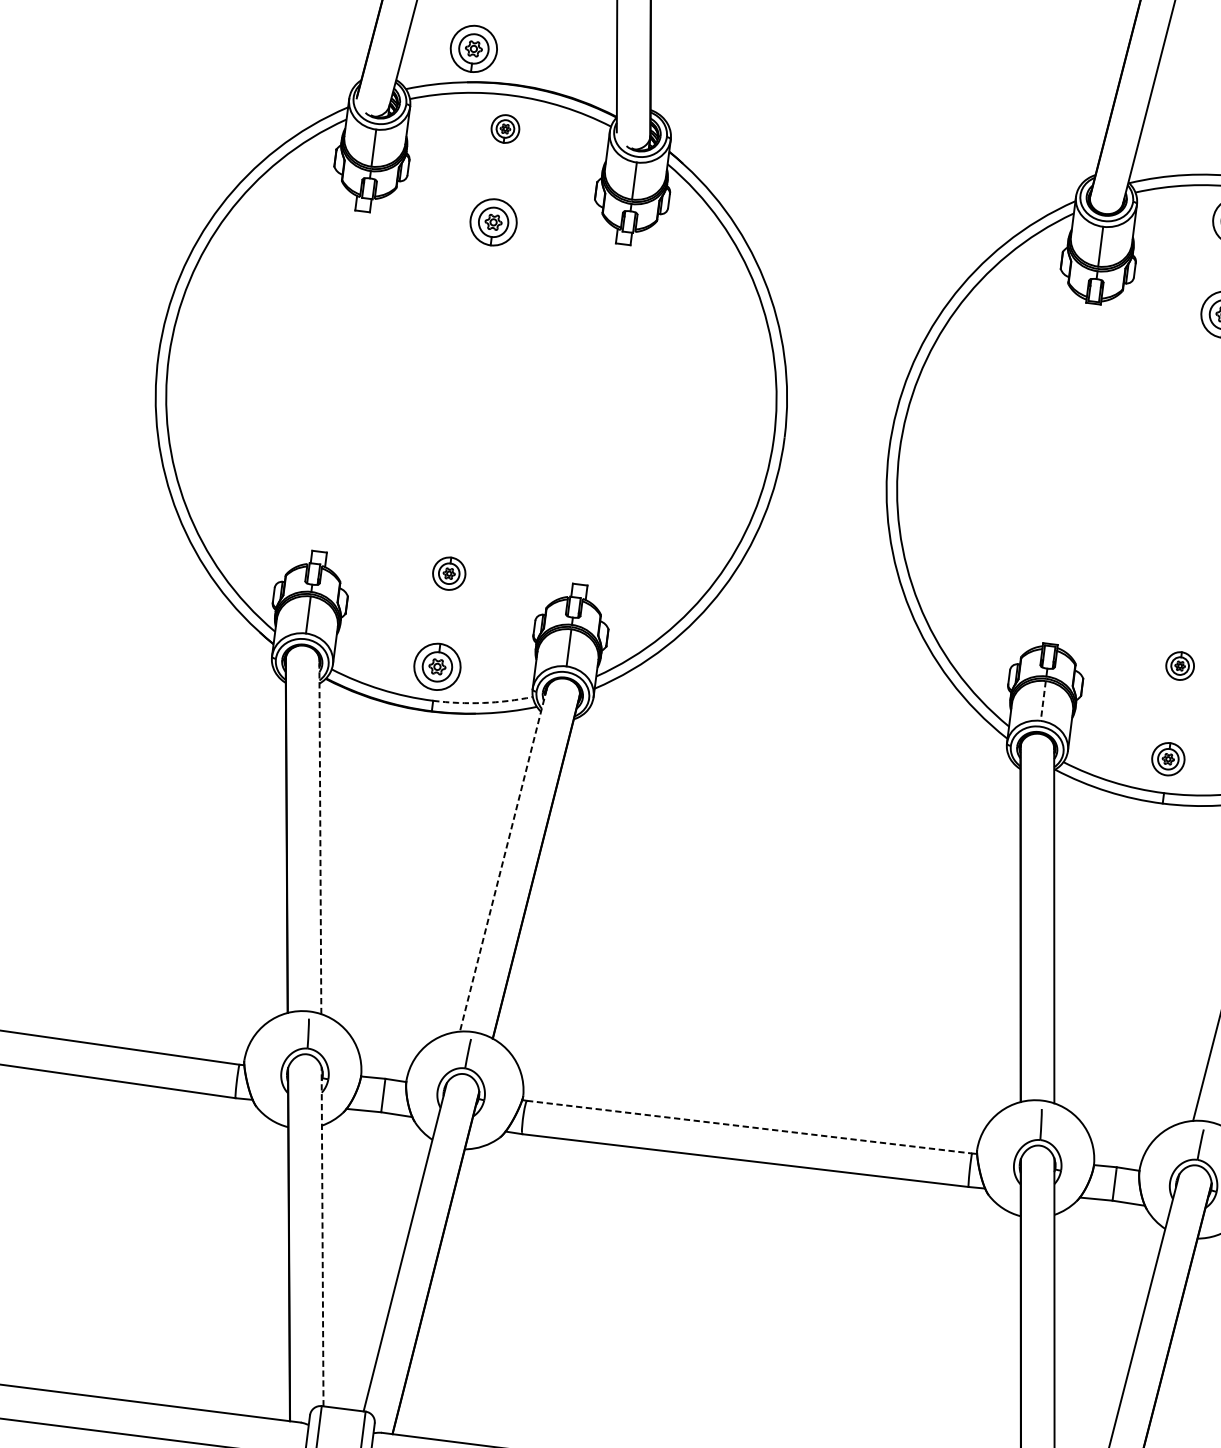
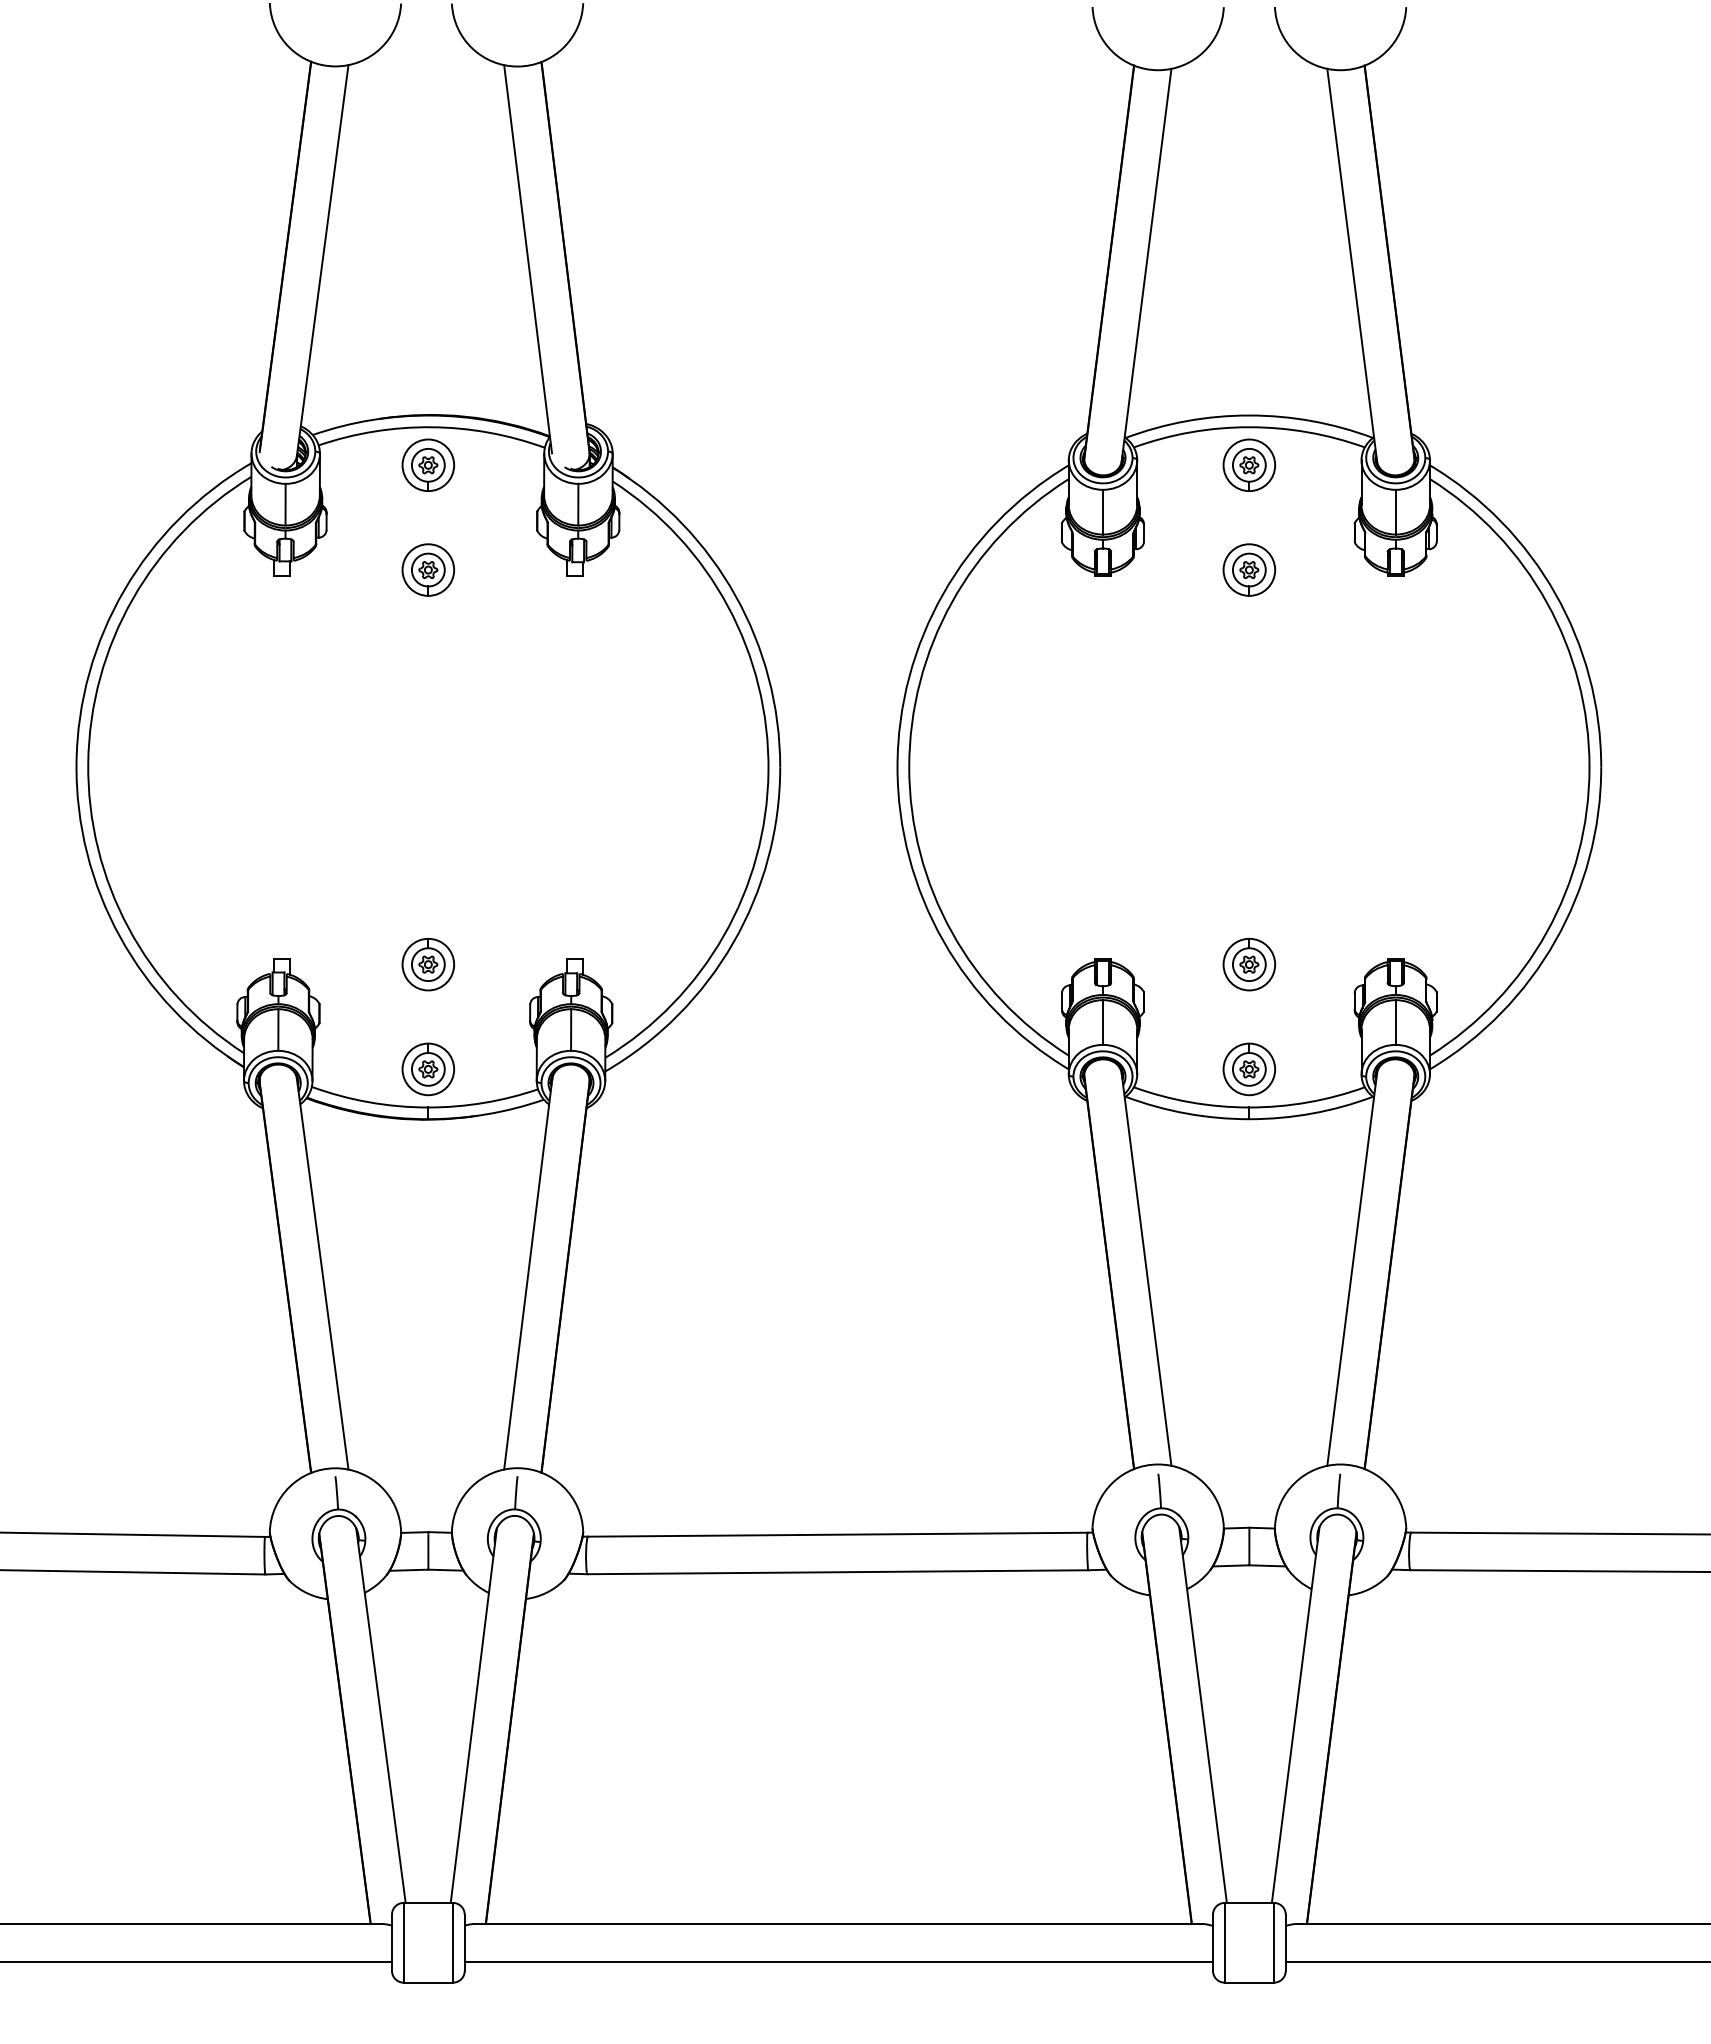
part: (473, 48) -> (381, 380), removed
part: (505, 128) -> (428, 464), size x1.67
part: (449, 573) -> (428, 964), size x1.43
part: (1180, 665) -> (1249, 964), size x1.67
line: (1043, 701) -> (1103, 1023), dashed -> solid
arc: (482, 702) -> (483, 1102), dashed -> solid
part: (1168, 759) -> (1249, 1069), size x1.43
line: (320, 836) -> (322, 1273), dashed -> solid
line: (503, 860) -> (528, 1274), dashed -> solid
line: (749, 1126) -> (837, 1534), dashed -> solid
line: (322, 1236) -> (380, 1715), dashed -> solid

